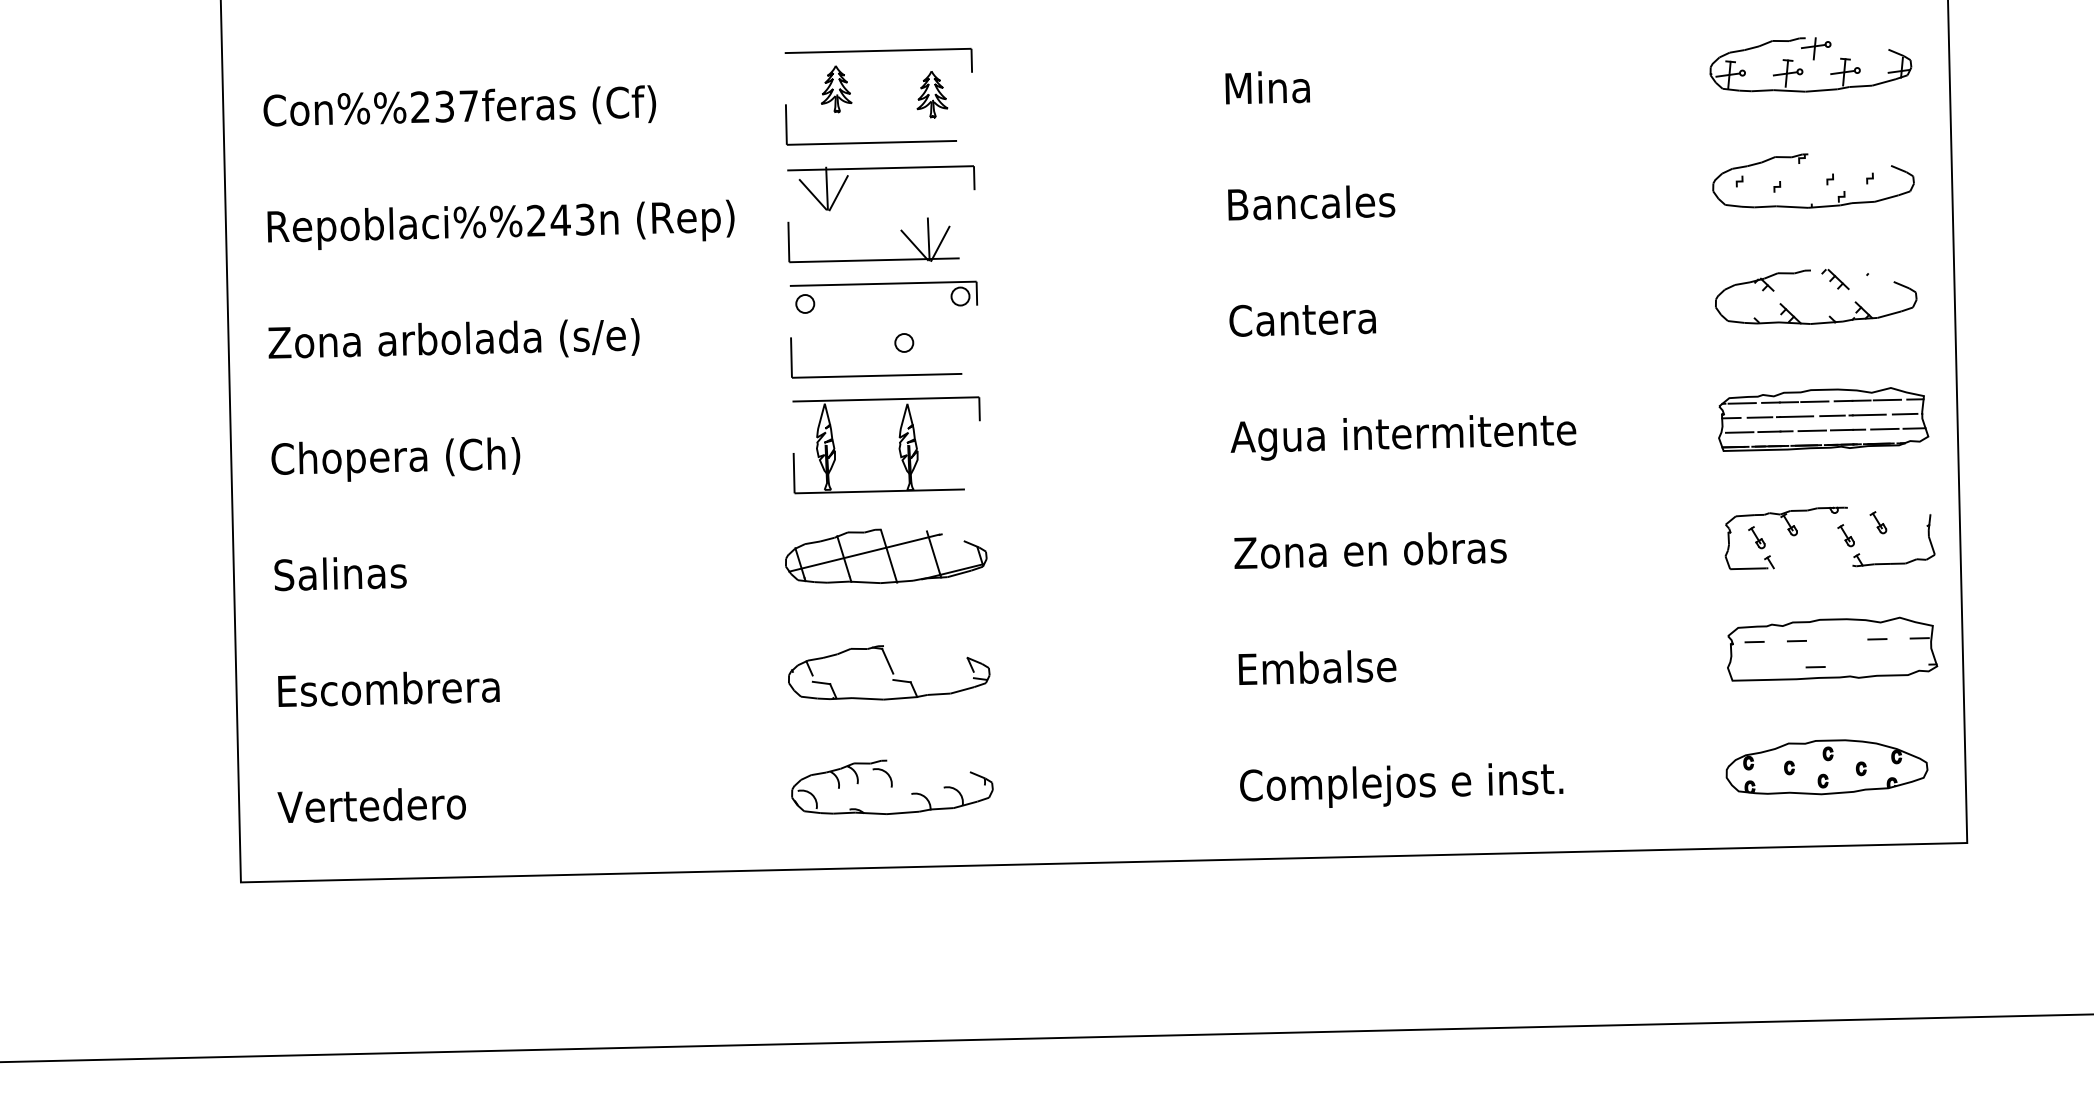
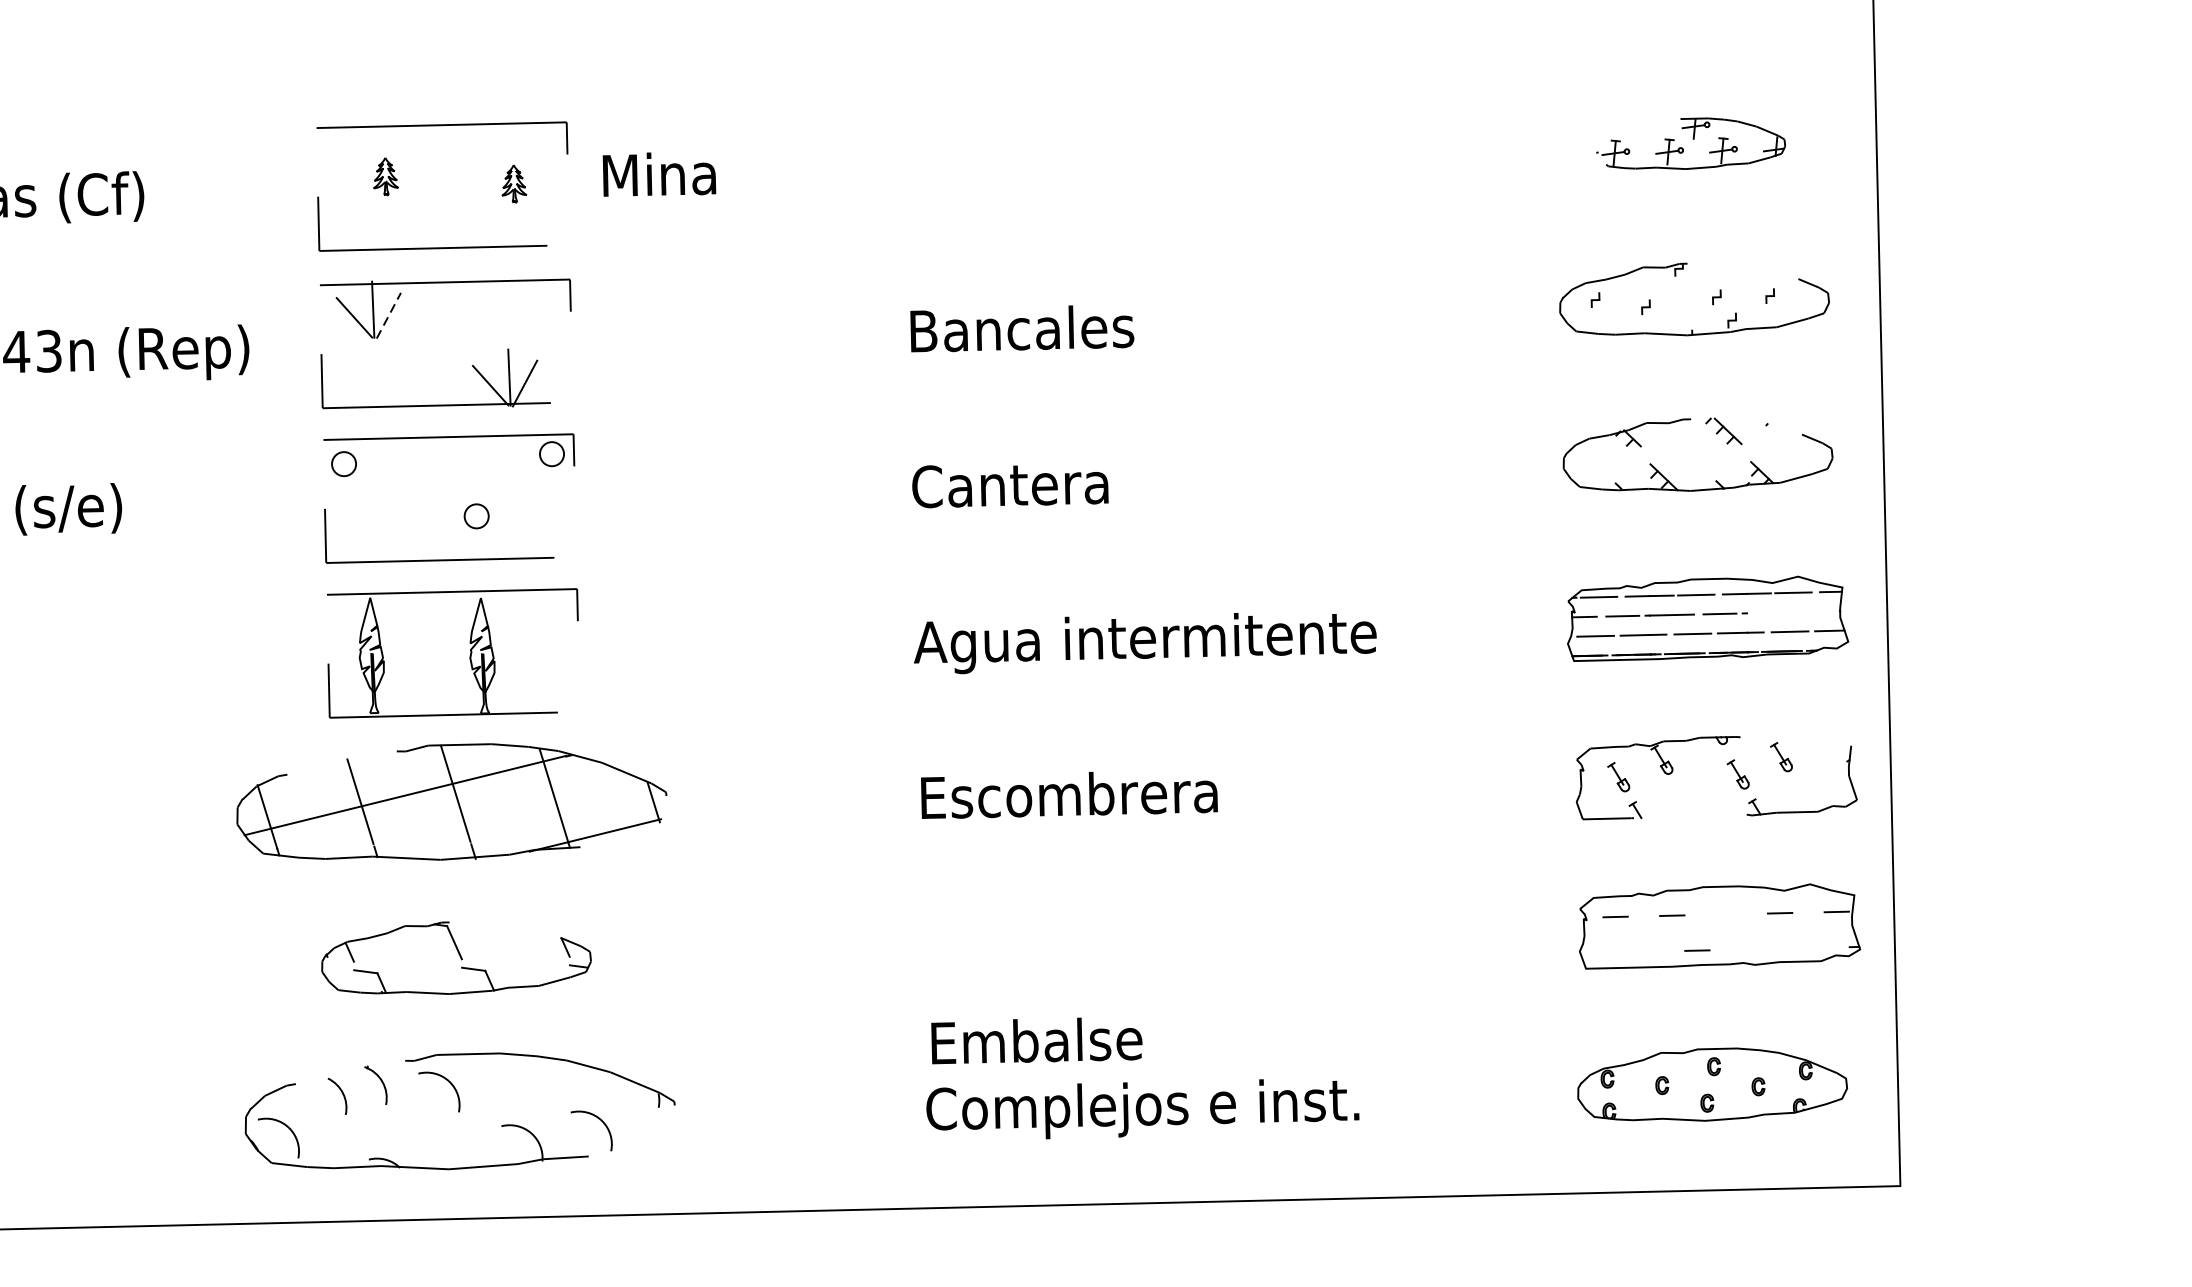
part: (1810, 64) -> (1690, 143), size x0.7
text: (1267, 87) -> (659, 174), moved
part: (836, 89) -> (385, 176), size x0.6
part: (932, 94) -> (514, 183), size x0.6
line: (838, 192) -> (388, 314), solid -> dashed
line: (1904, 413) -> (1816, 610), removed
line: (1868, 414) -> (1768, 612), removed
text: (1370, 550) -> (1101, 794), Zona en obras -> Escombrera
part: (886, 555) -> (452, 801), size x1.6
text: (1317, 667) -> (1036, 1040), moved
part: (892, 786) -> (460, 1110), size x1.6

